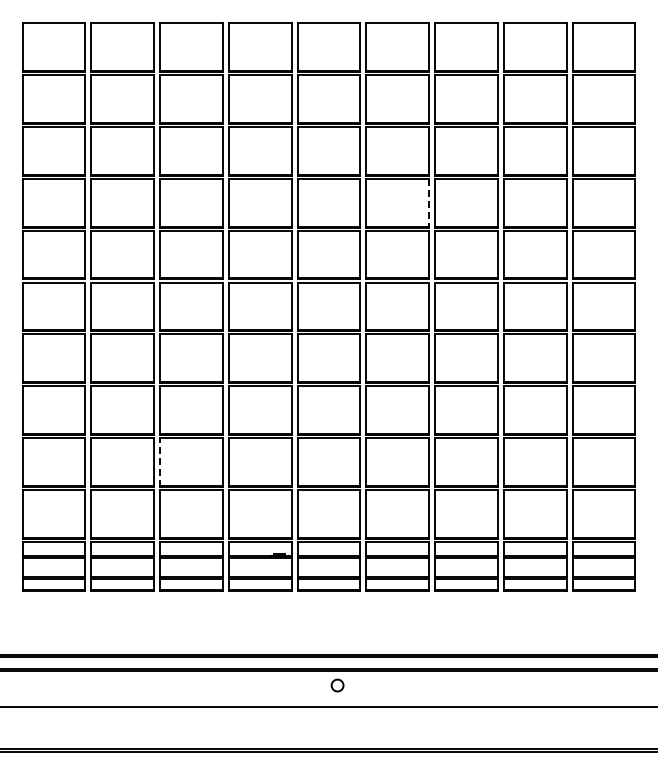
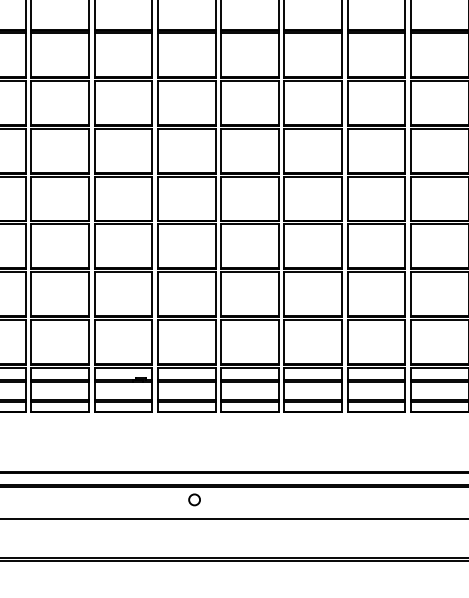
line: (429, 203) -> (279, 56), dashed -> solid
line: (160, 462) -> (31, 294), dashed -> solid

